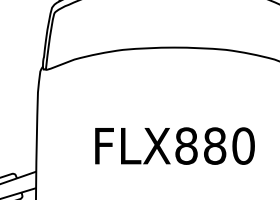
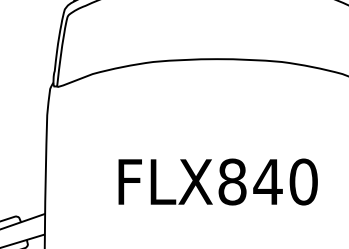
text: (214, 145) -> (267, 181), FLX880 -> FLX840

